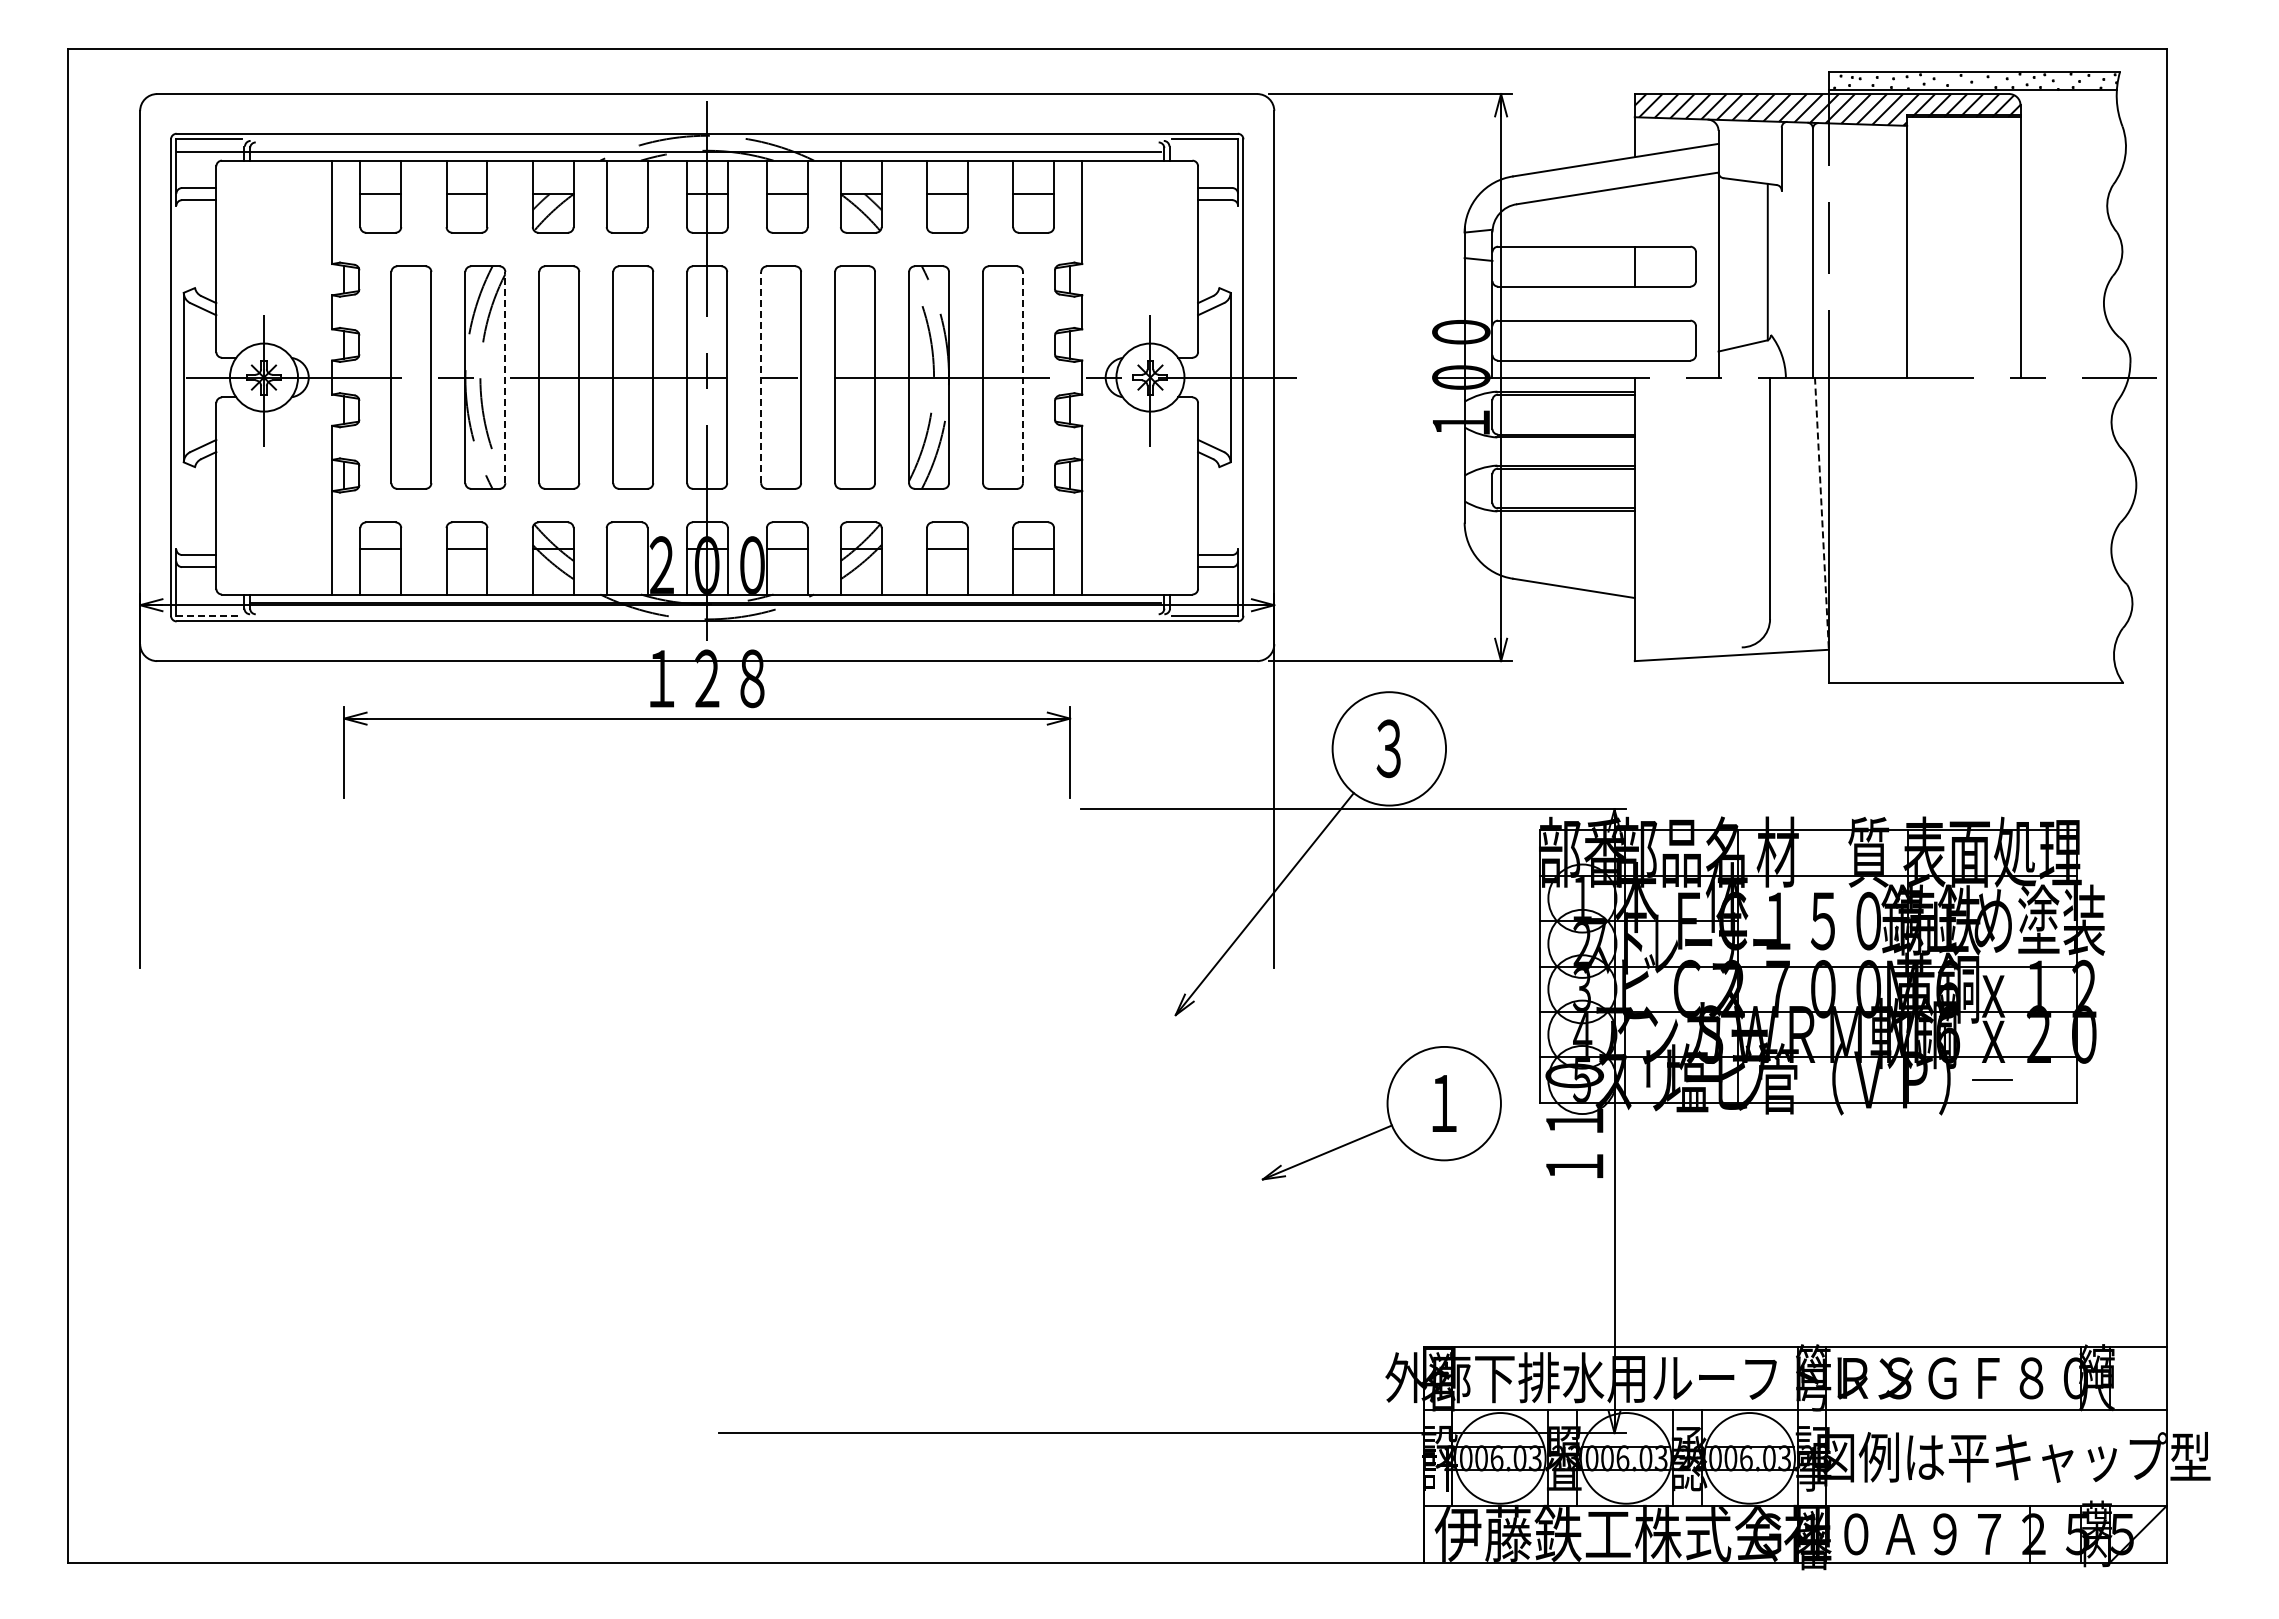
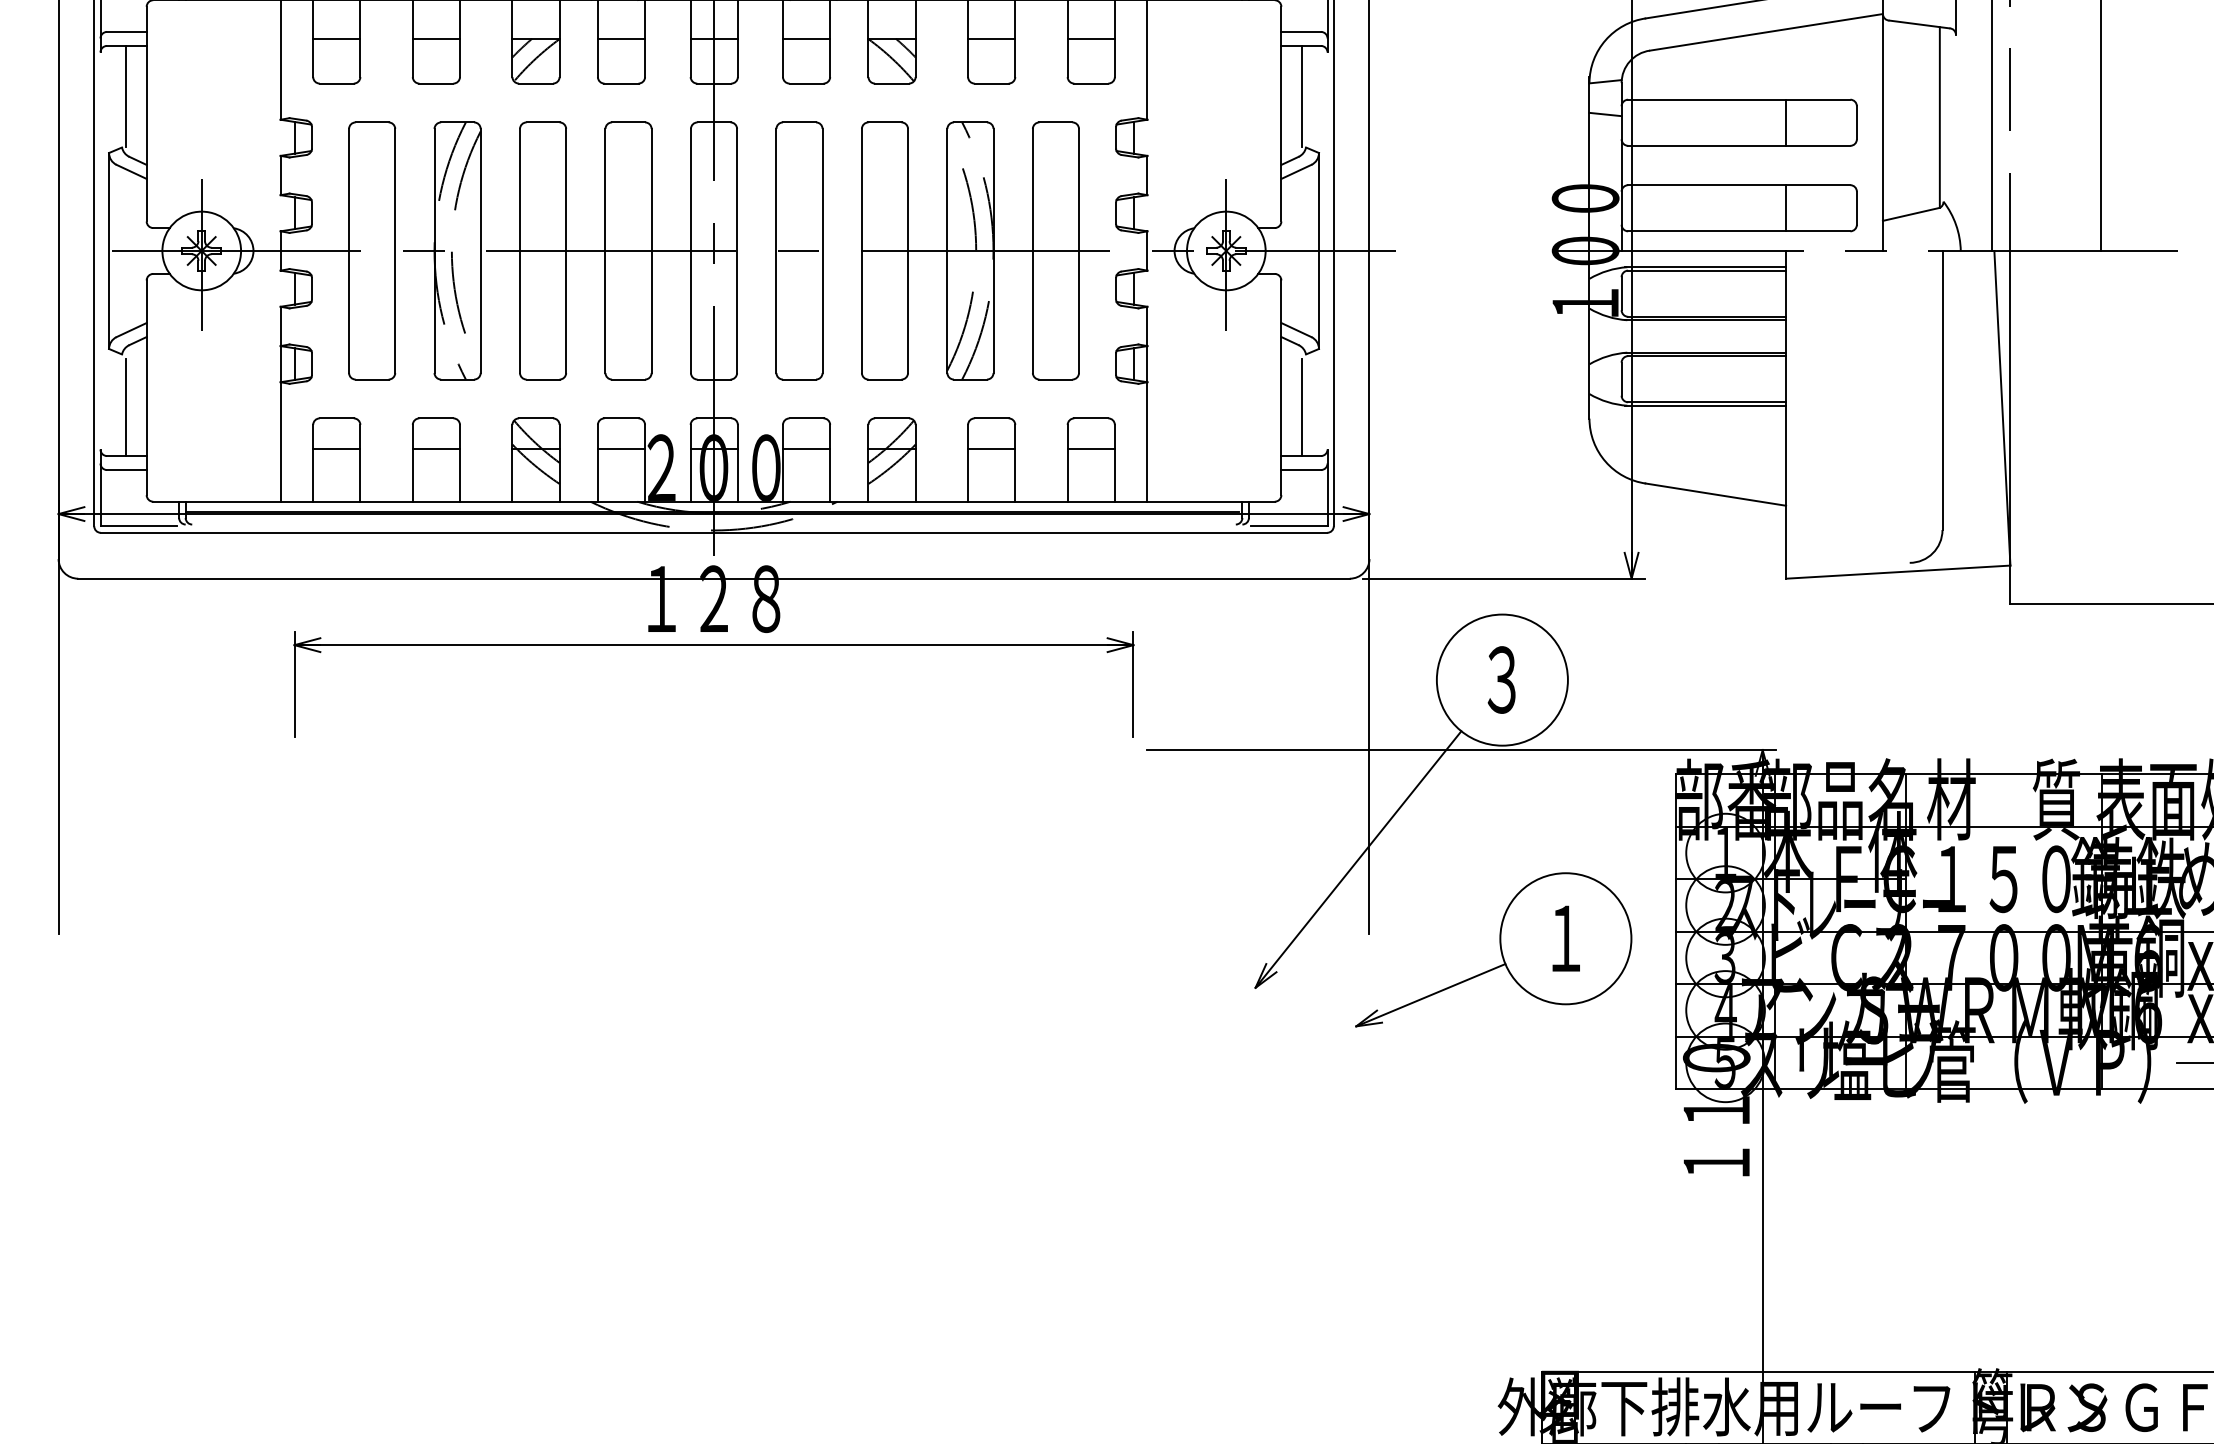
line: (626, 194) -> (620, 39), added
line: (198, 243) -> (126, 96), added
line: (1216, 243) -> (1302, 96), added
line: (1634, 340) -> (1785, 208), added
line: (505, 377) -> (480, 250), dashed -> solid
line: (761, 377) -> (776, 250), dashed -> solid
line: (1022, 377) -> (1078, 250), dashed -> solid
line: (198, 512) -> (126, 406), added
line: (1216, 512) -> (1302, 406), added
line: (1821, 514) -> (2001, 409), dashed -> solid
line: (626, 549) -> (620, 449), added
line: (209, 615) -> (138, 525), dashed -> solid
part: (1381, 1113) -> (1493, 950), moved

